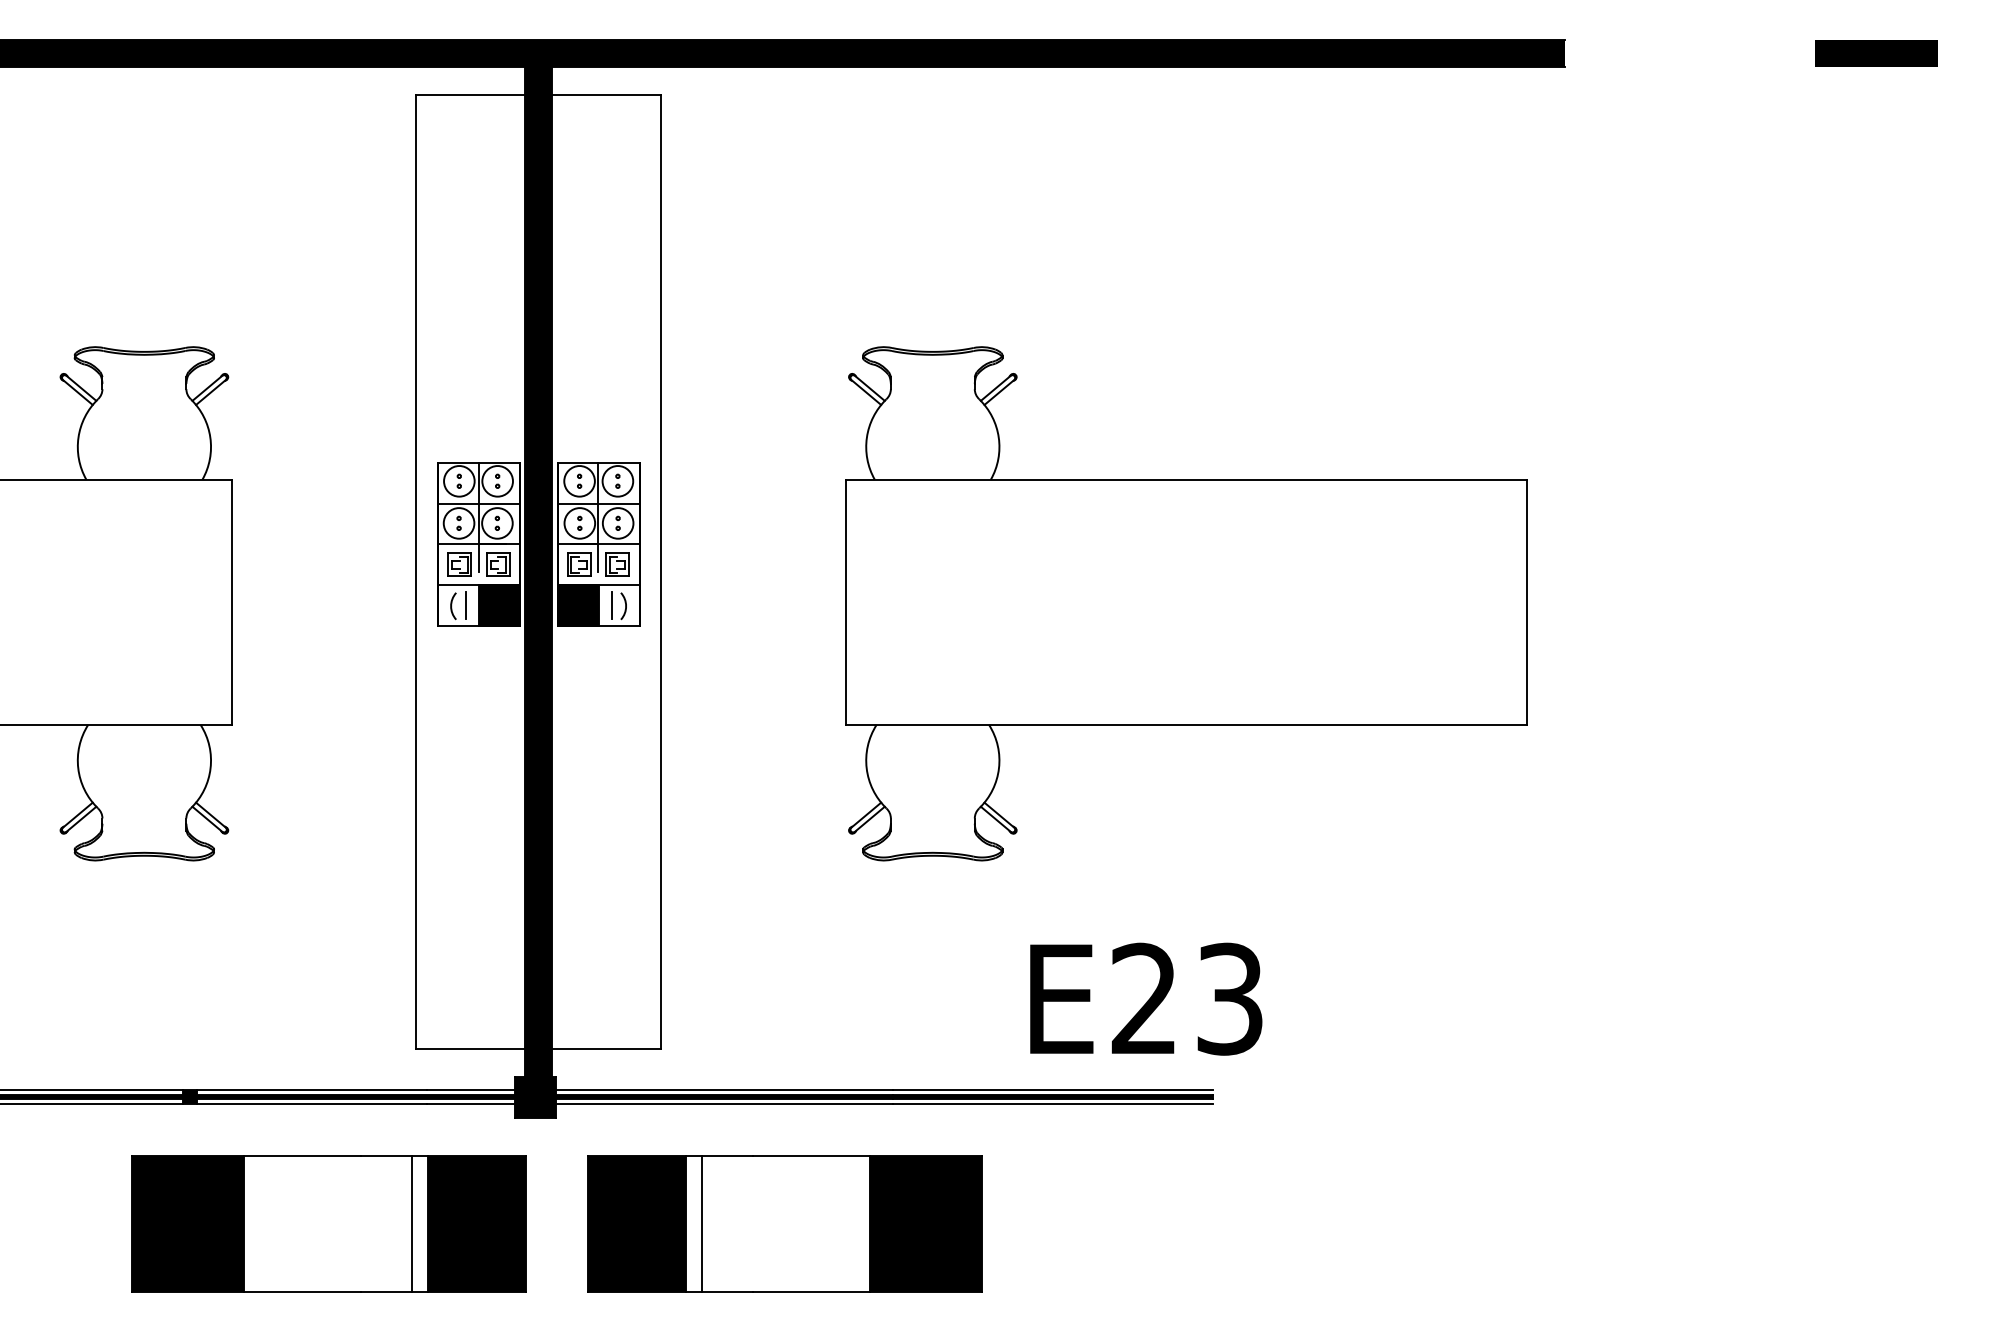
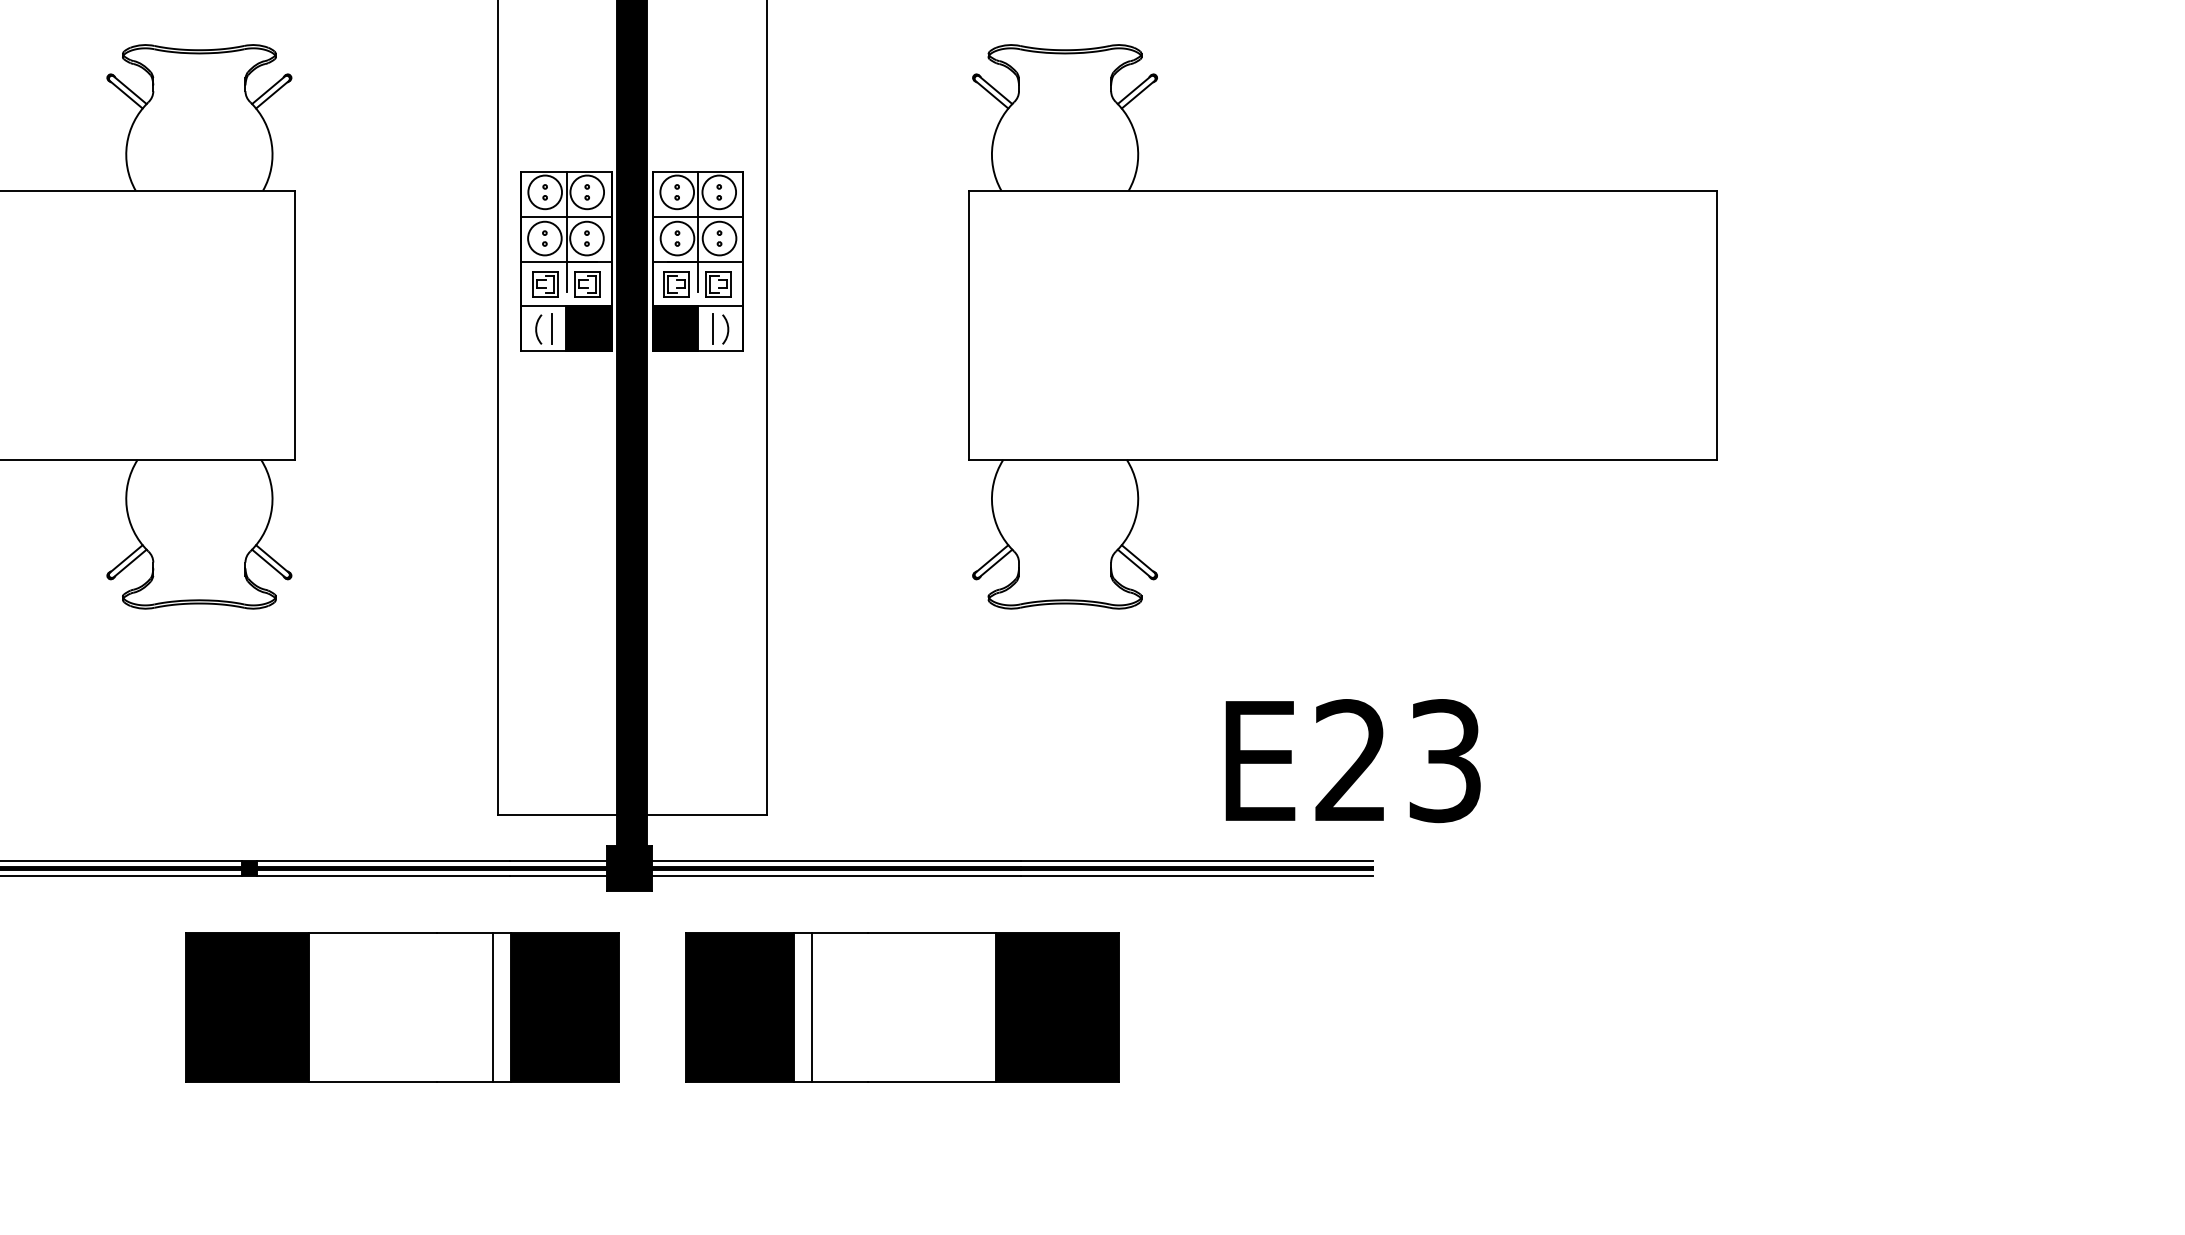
text: (1146, 998) -> (1353, 760), moved

